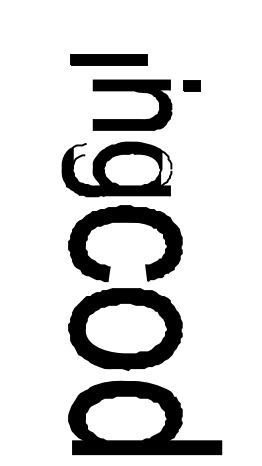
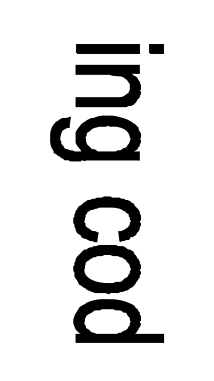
part: (108, 59) -> (107, 48), moved
part: (191, 85) -> (156, 48), moved
fill: (79, 156) -> (64, 127), added
fill: (165, 168) -> (135, 137), added
part: (145, 329) -> (118, 269), size x0.71

